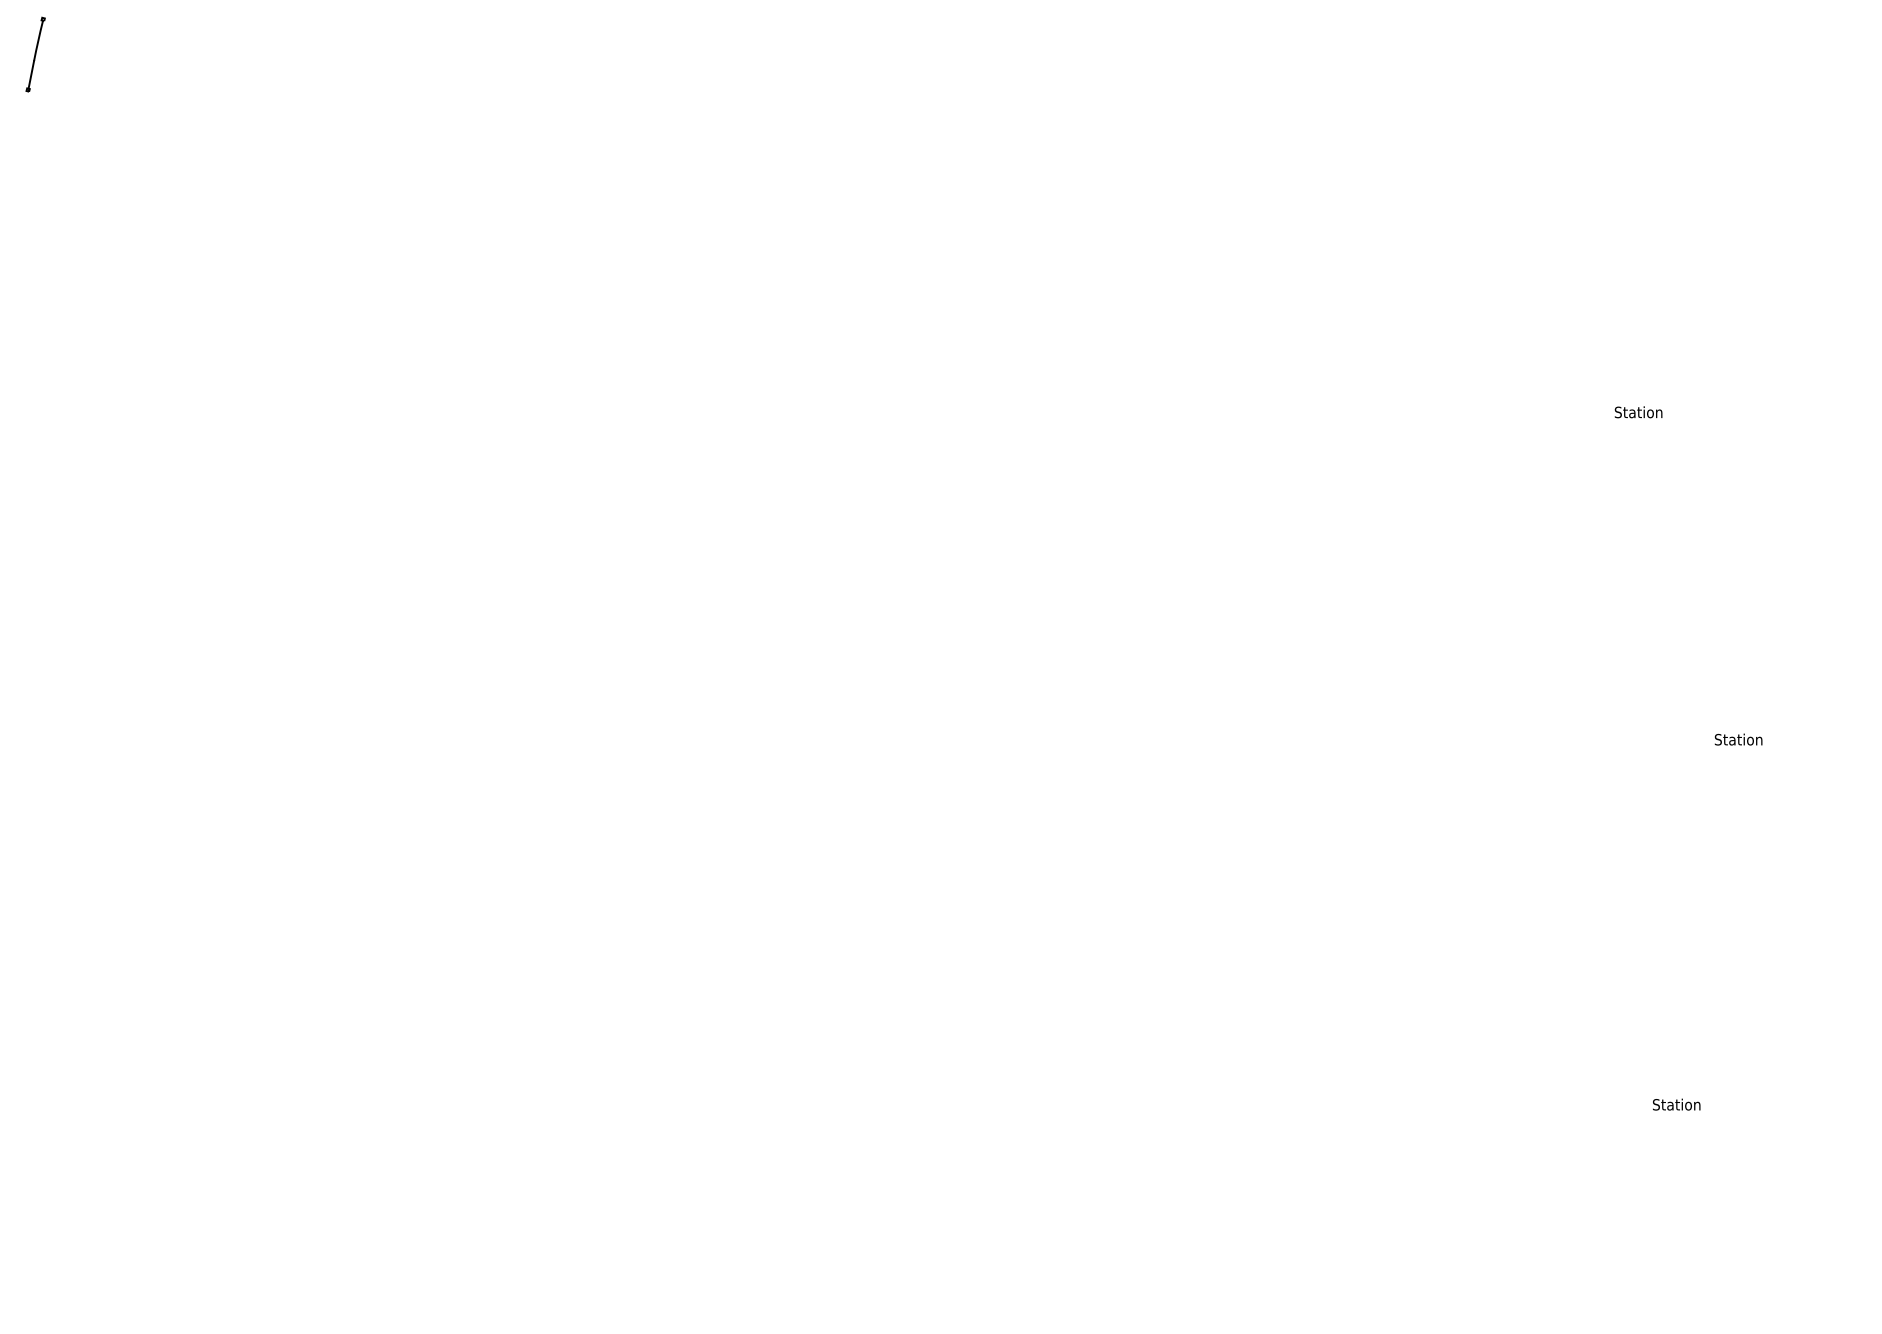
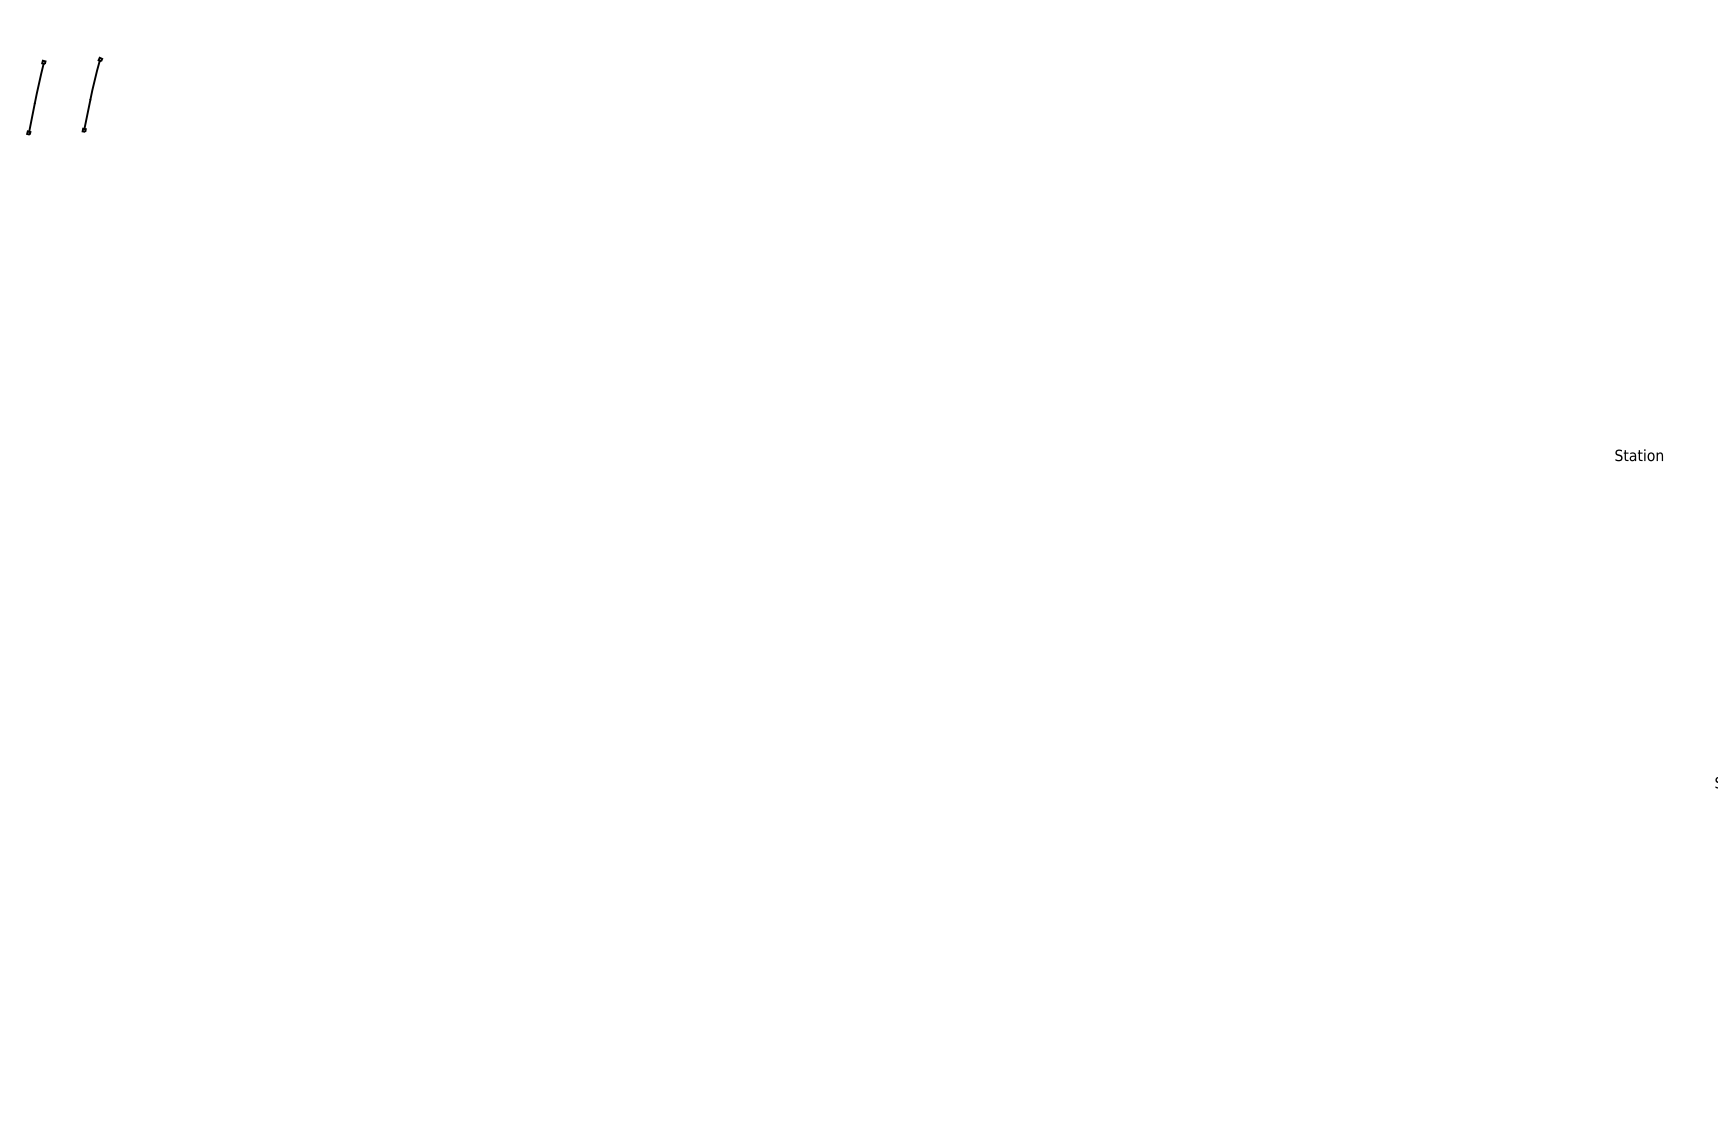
part: (91, 51) -> (92, 94), added

